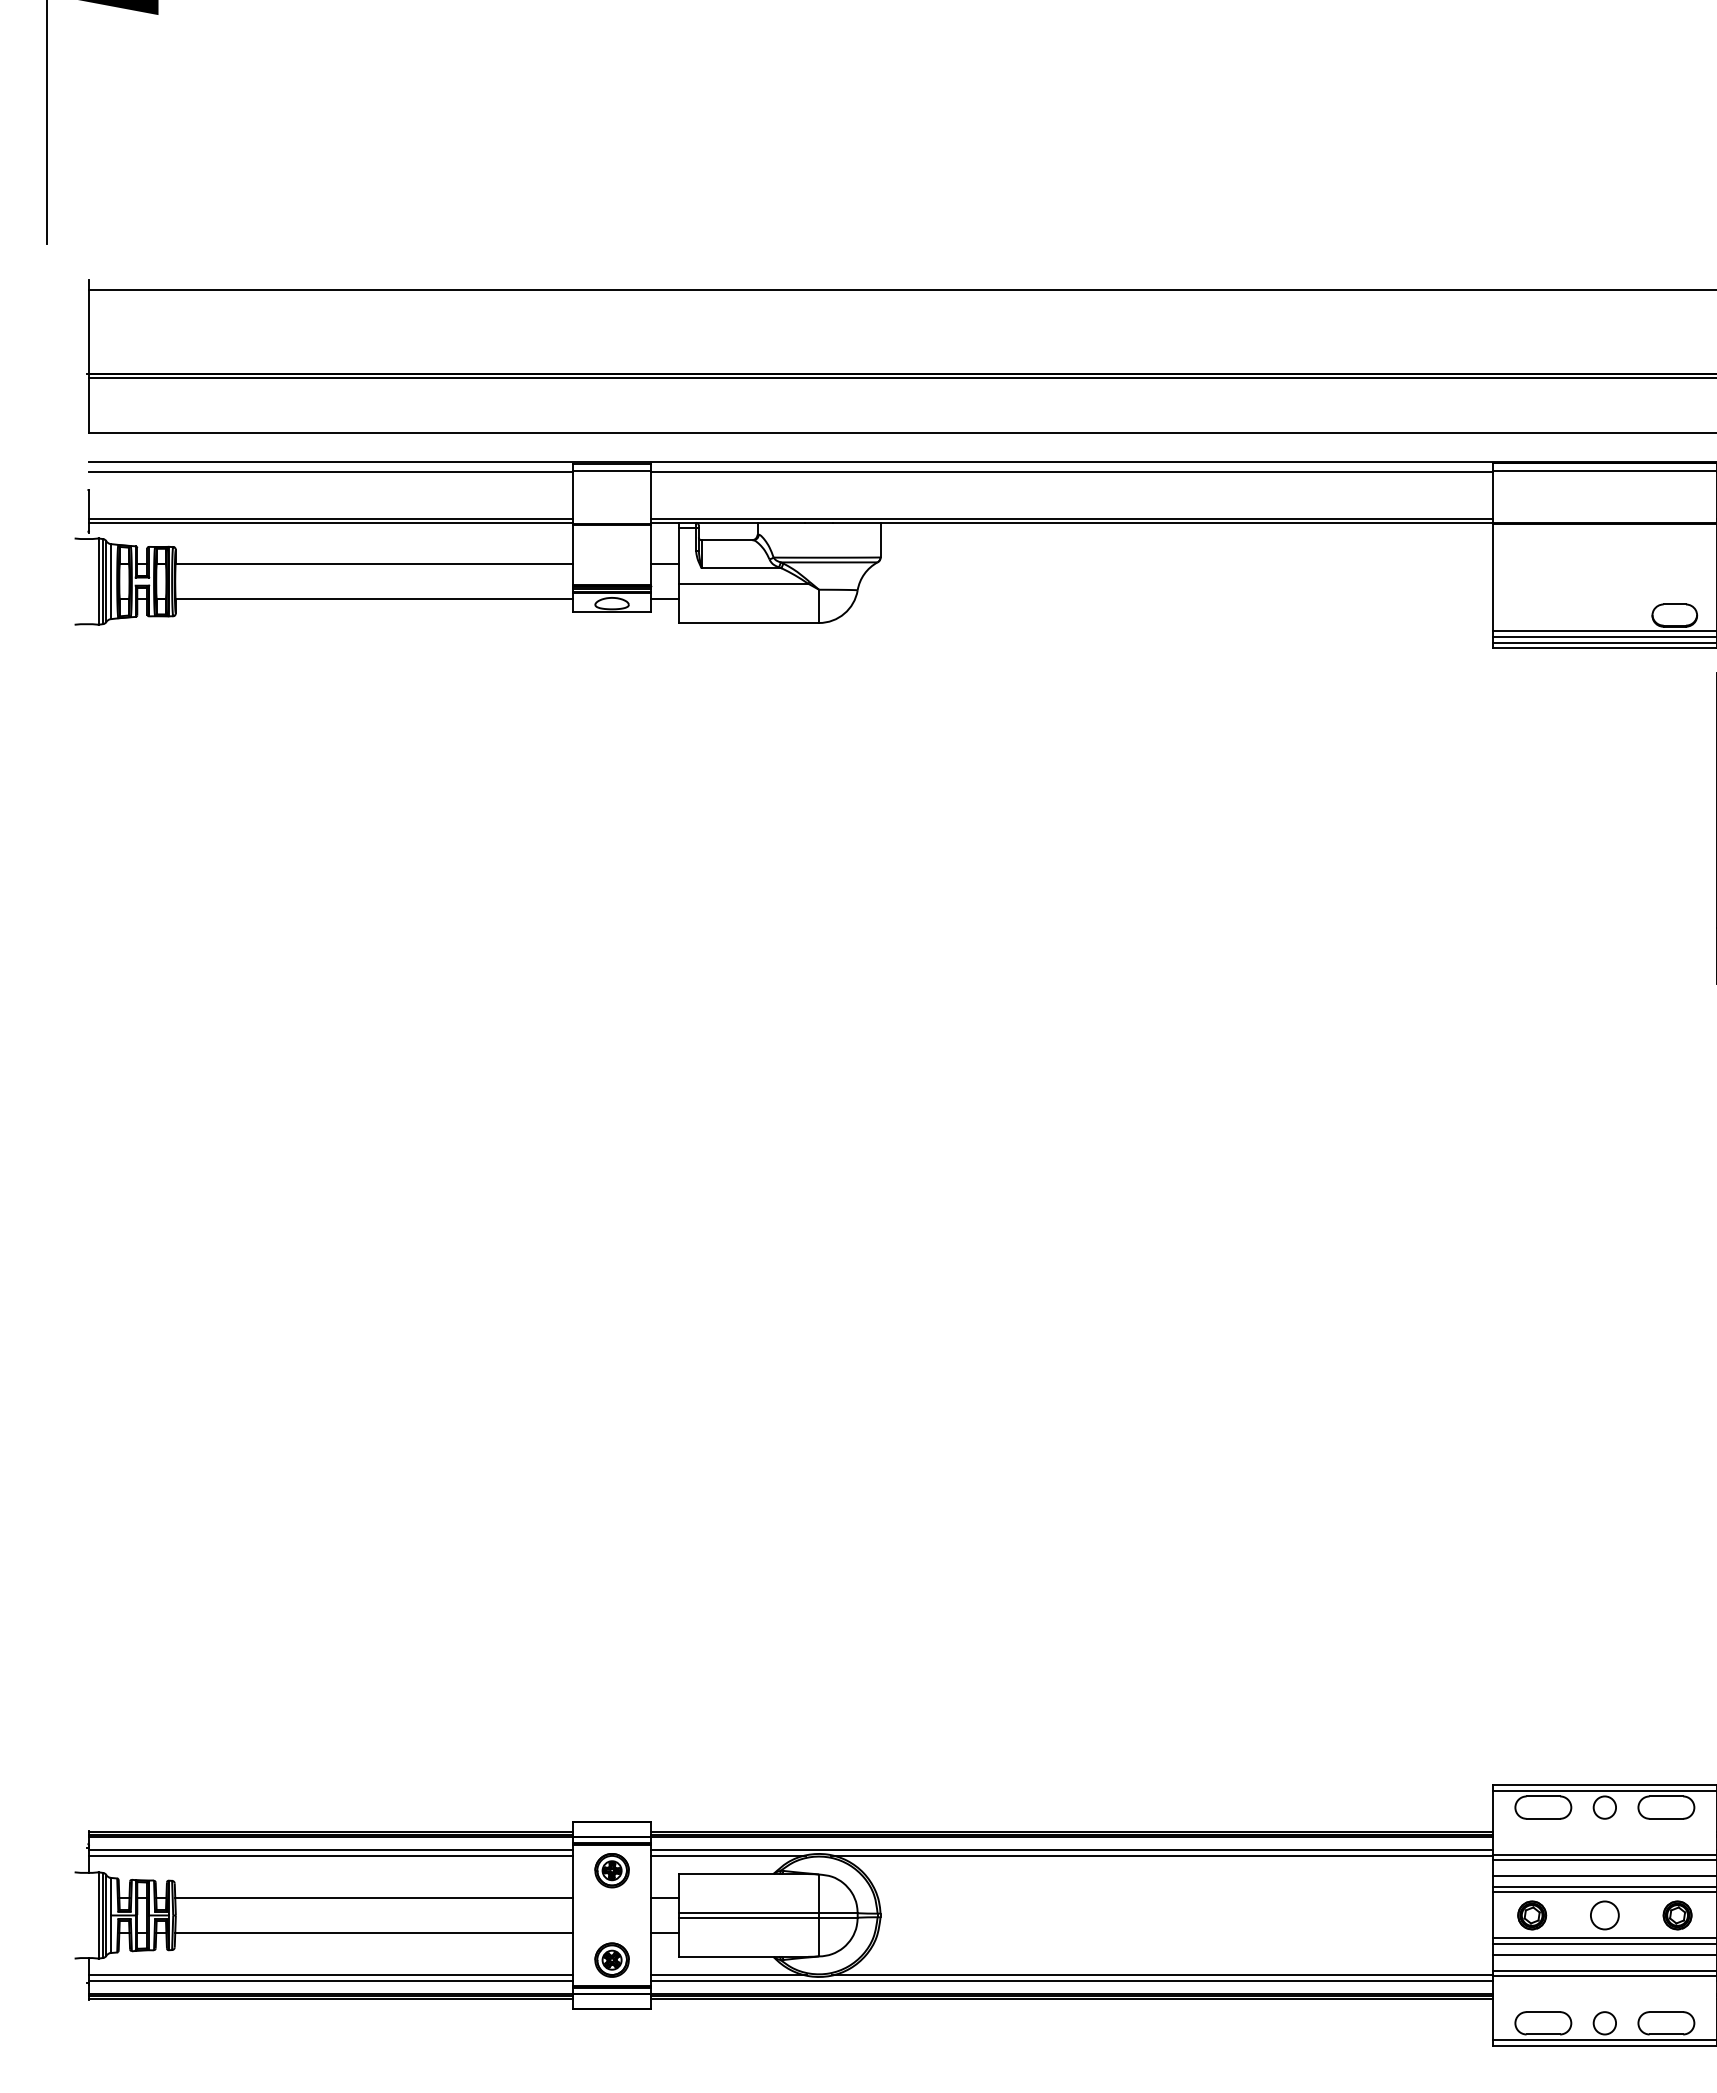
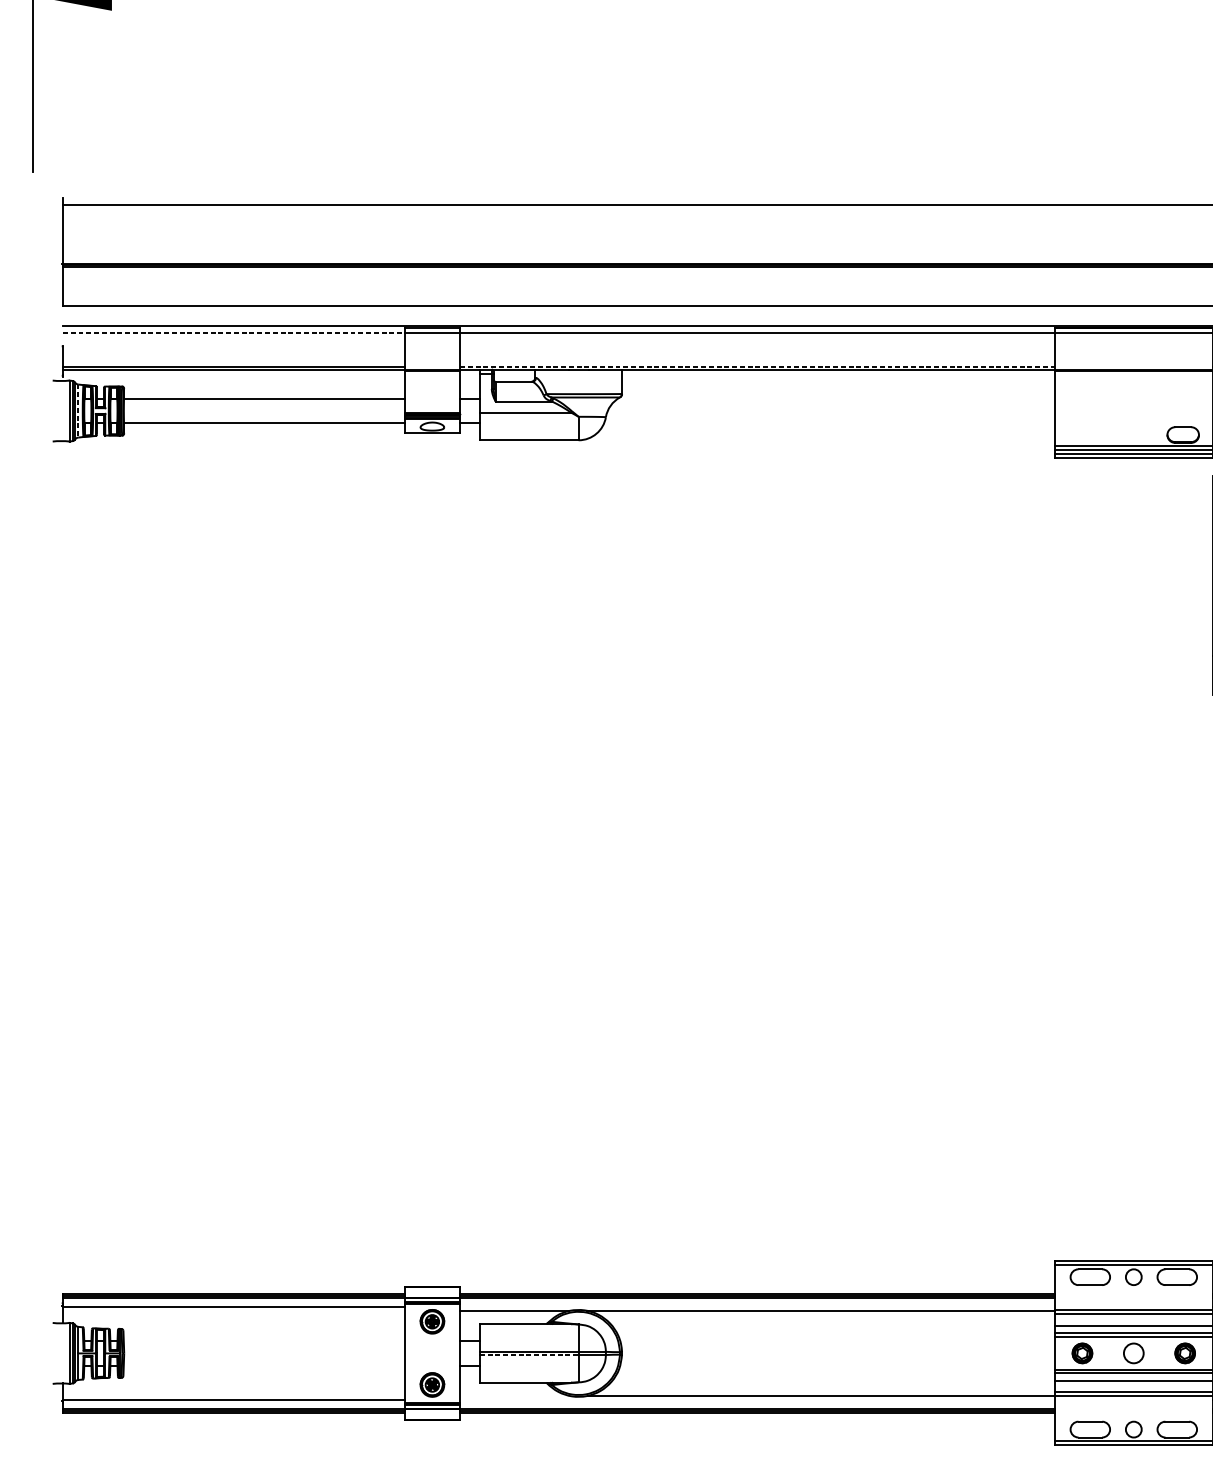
line: (331, 471) -> (234, 333), solid -> dashed
line: (1072, 518) -> (757, 366), solid -> dashed
line: (110, 581) -> (78, 410), solid -> dashed
line: (1072, 1850) -> (757, 1307), removed
line: (330, 1855) -> (233, 1311), removed
line: (373, 1898) -> (263, 1341), removed
line: (749, 1917) -> (529, 1354), solid -> dashed
line: (373, 1932) -> (263, 1365), removed
line: (330, 1975) -> (233, 1395), removed
line: (729, 1975) -> (515, 1395), removed
line: (1072, 1980) -> (757, 1399), removed

